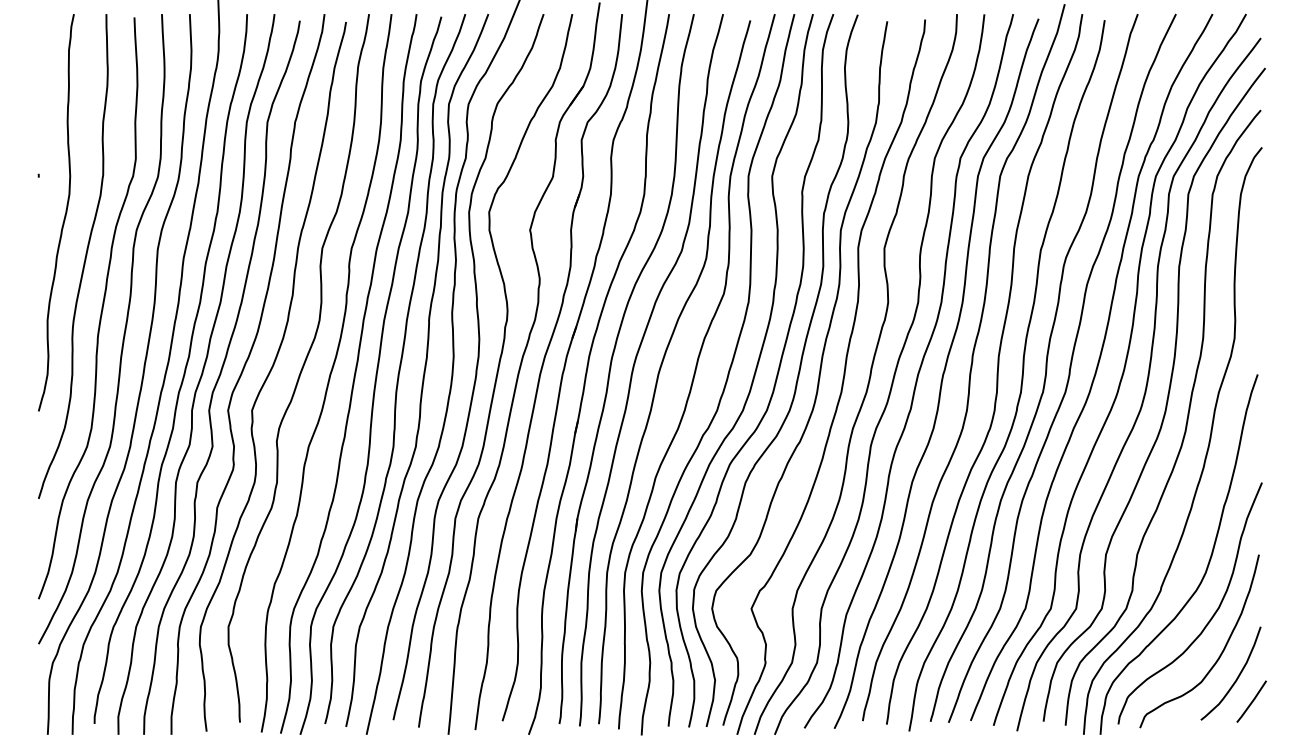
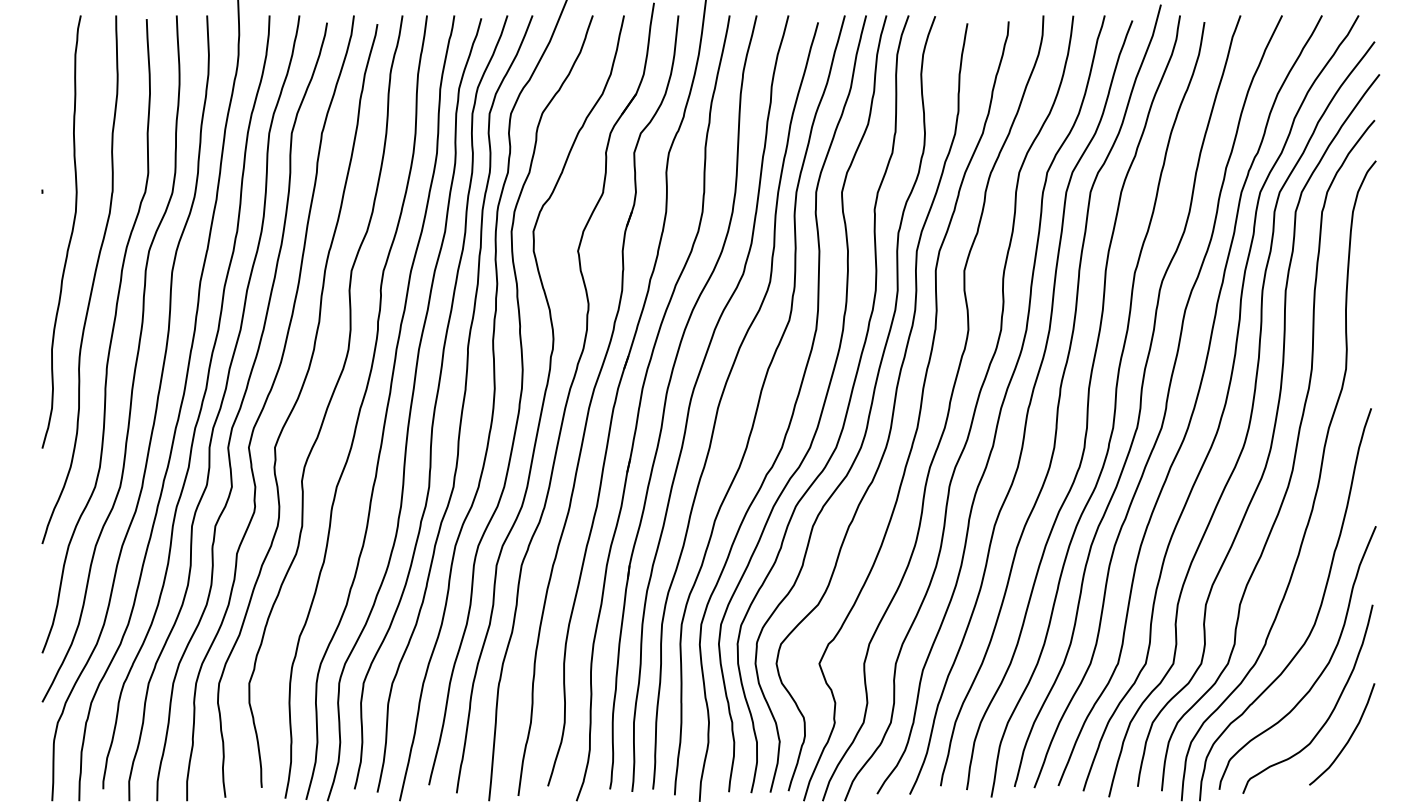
line: (1251, 702) -> (1364, 765), removed

